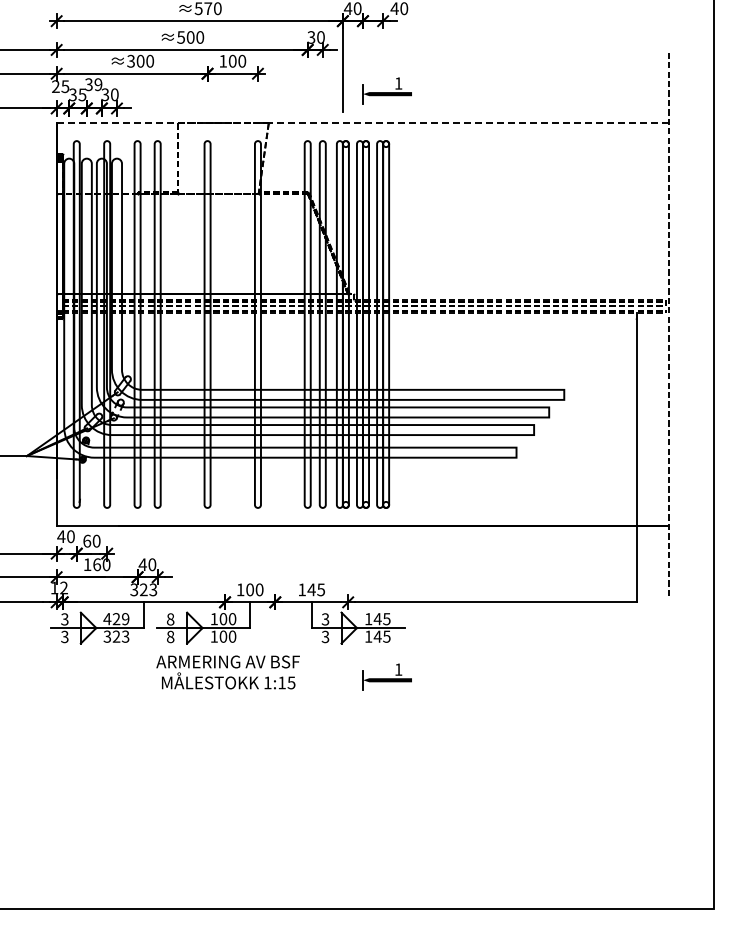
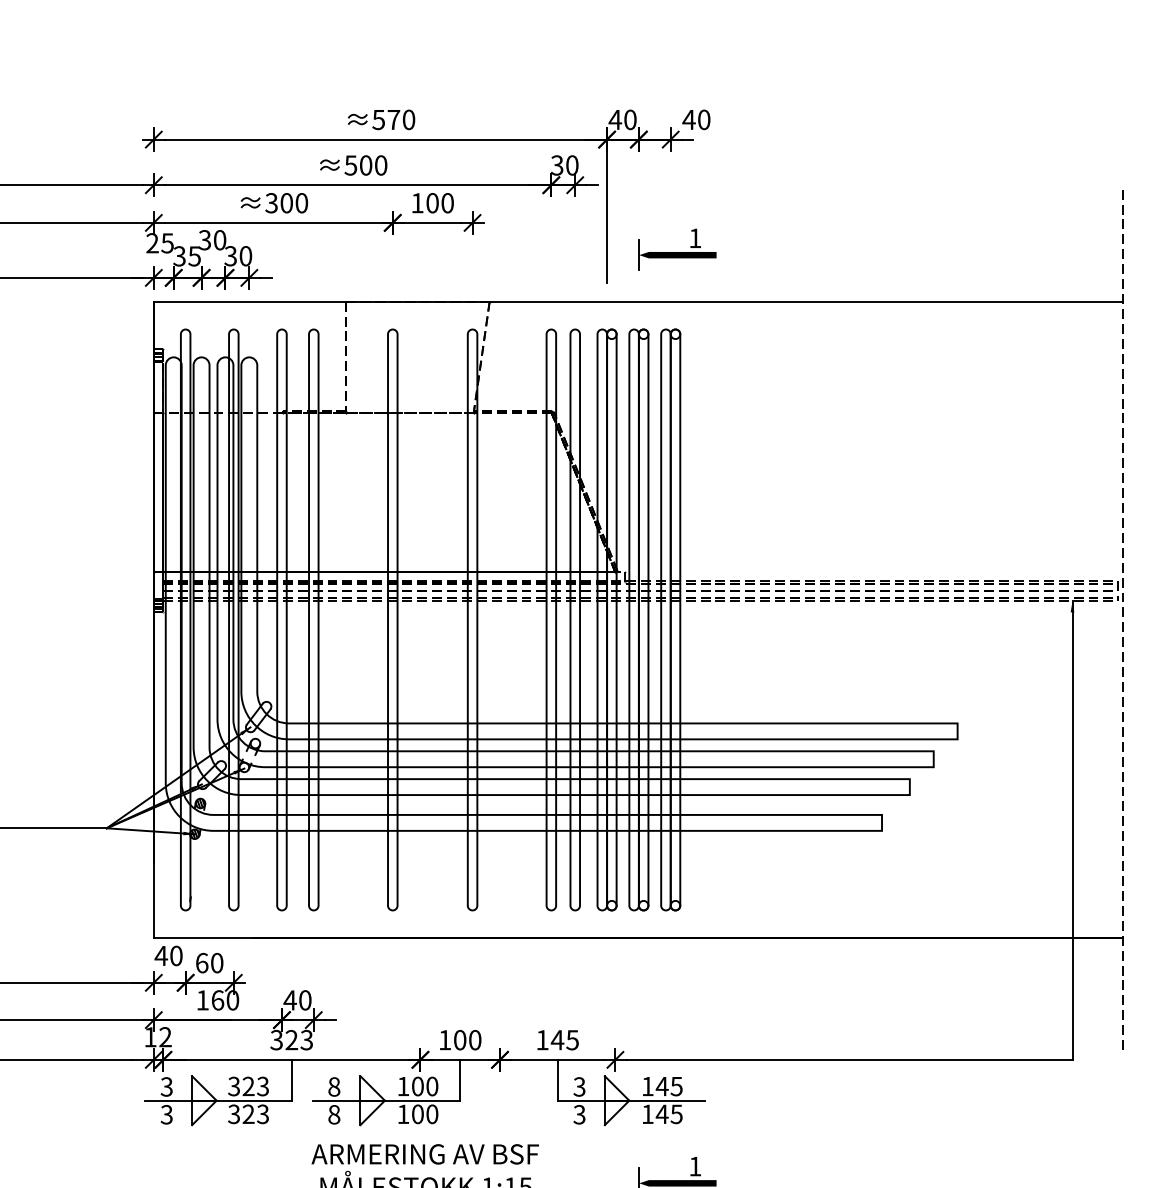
text: (98, 84) -> (220, 239), 39 -> 30
line: (363, 123) -> (639, 301), dashed -> solid
text: (116, 619) -> (248, 1087), 429 -> 323

